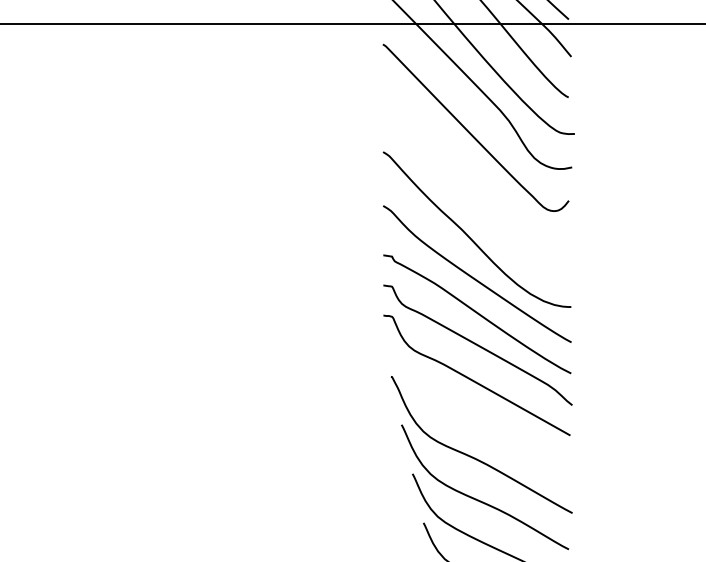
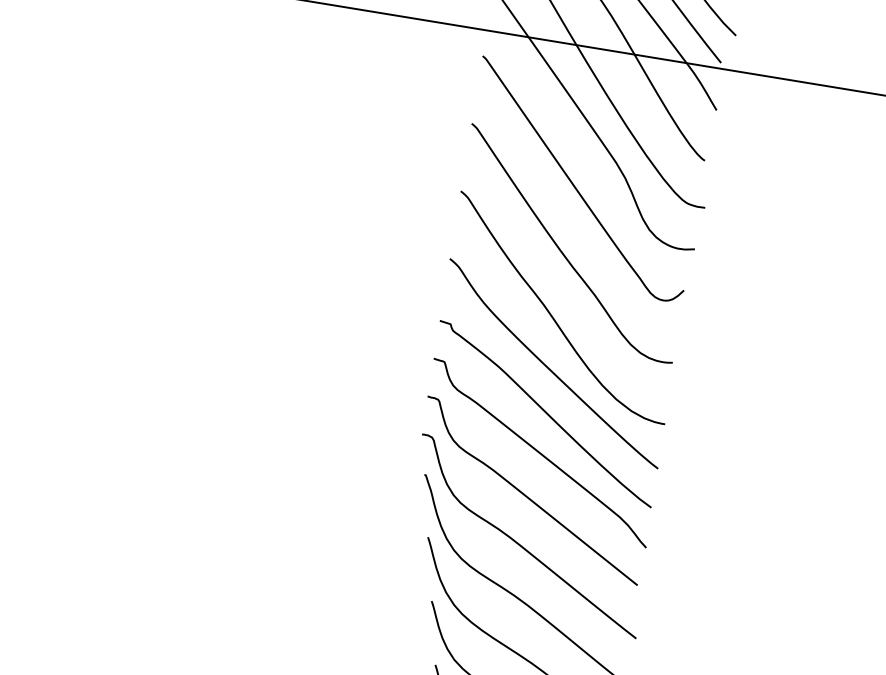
curve: (468, 184) -> (561, 249), added
curve: (476, 419) -> (523, 545), added

